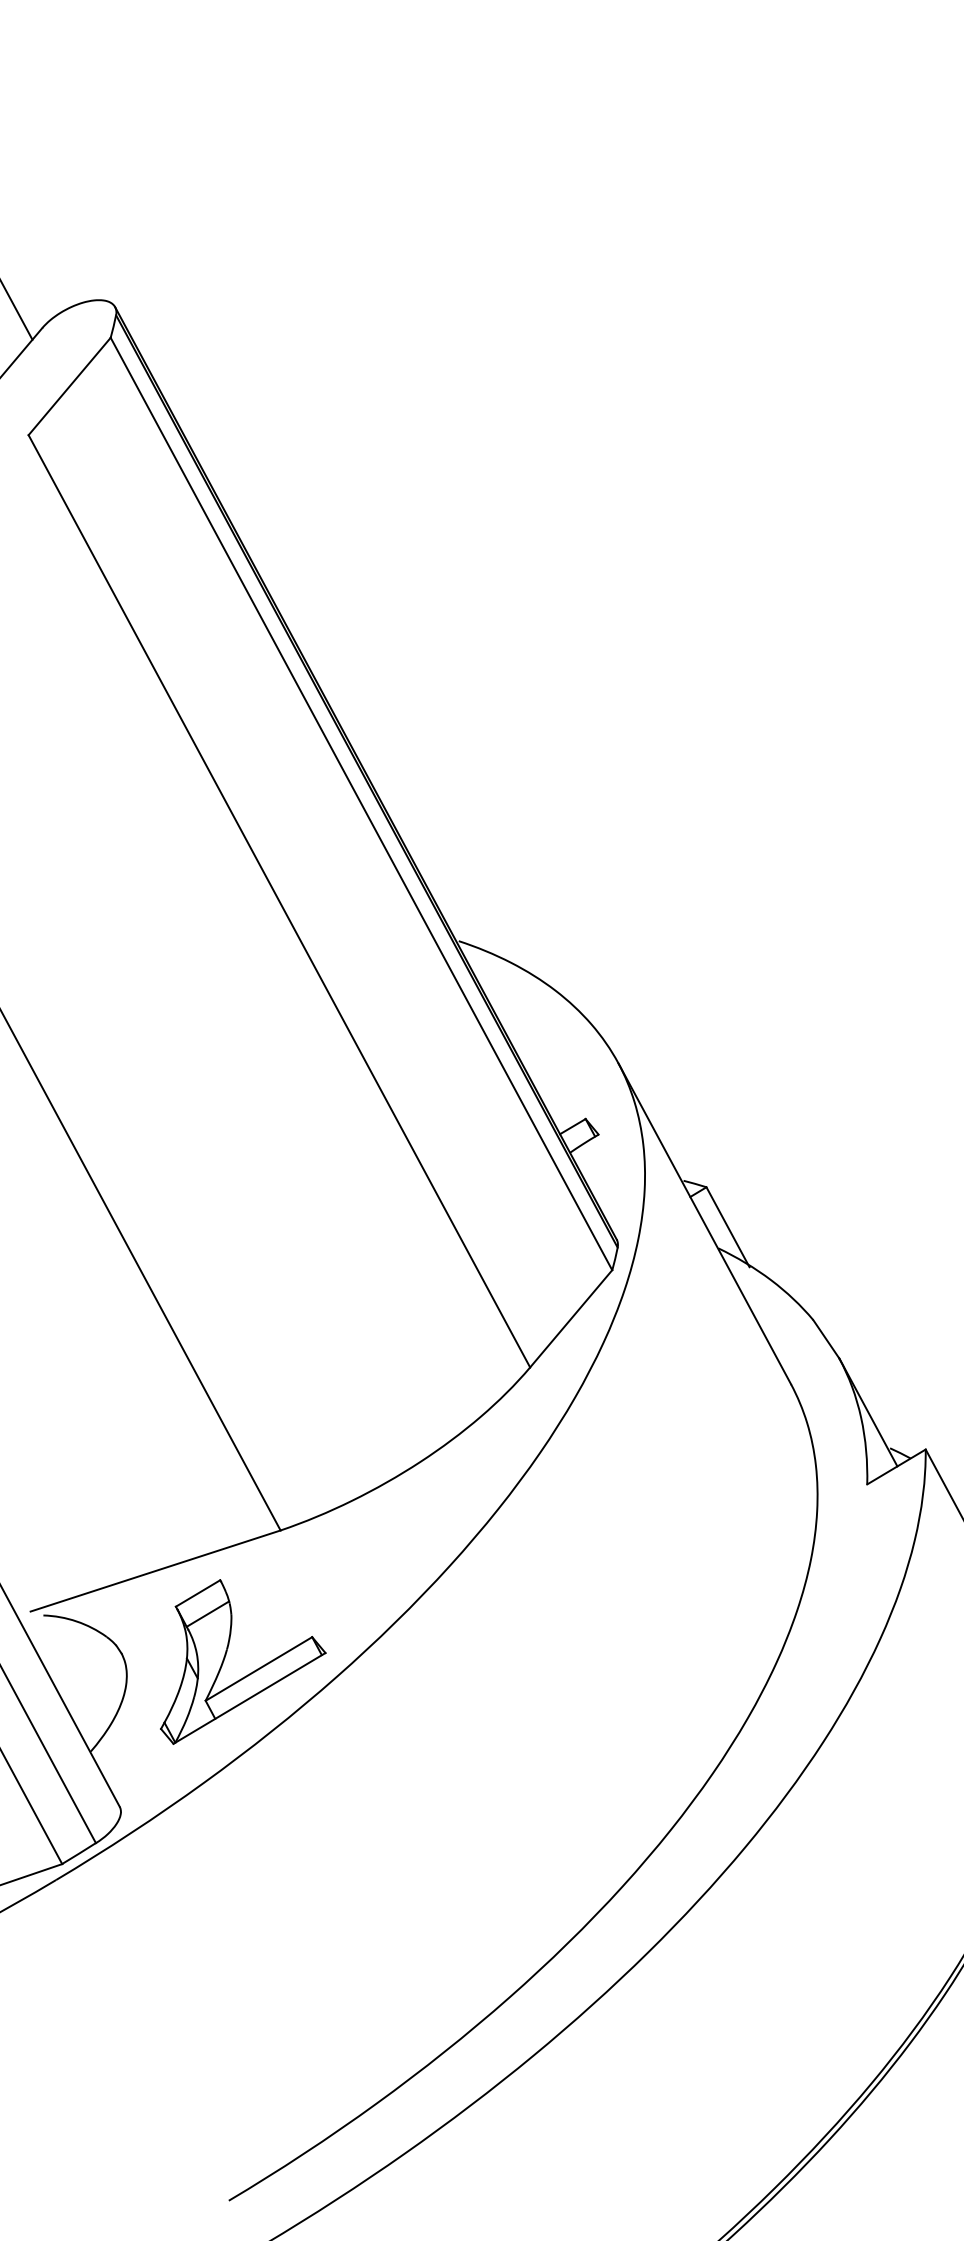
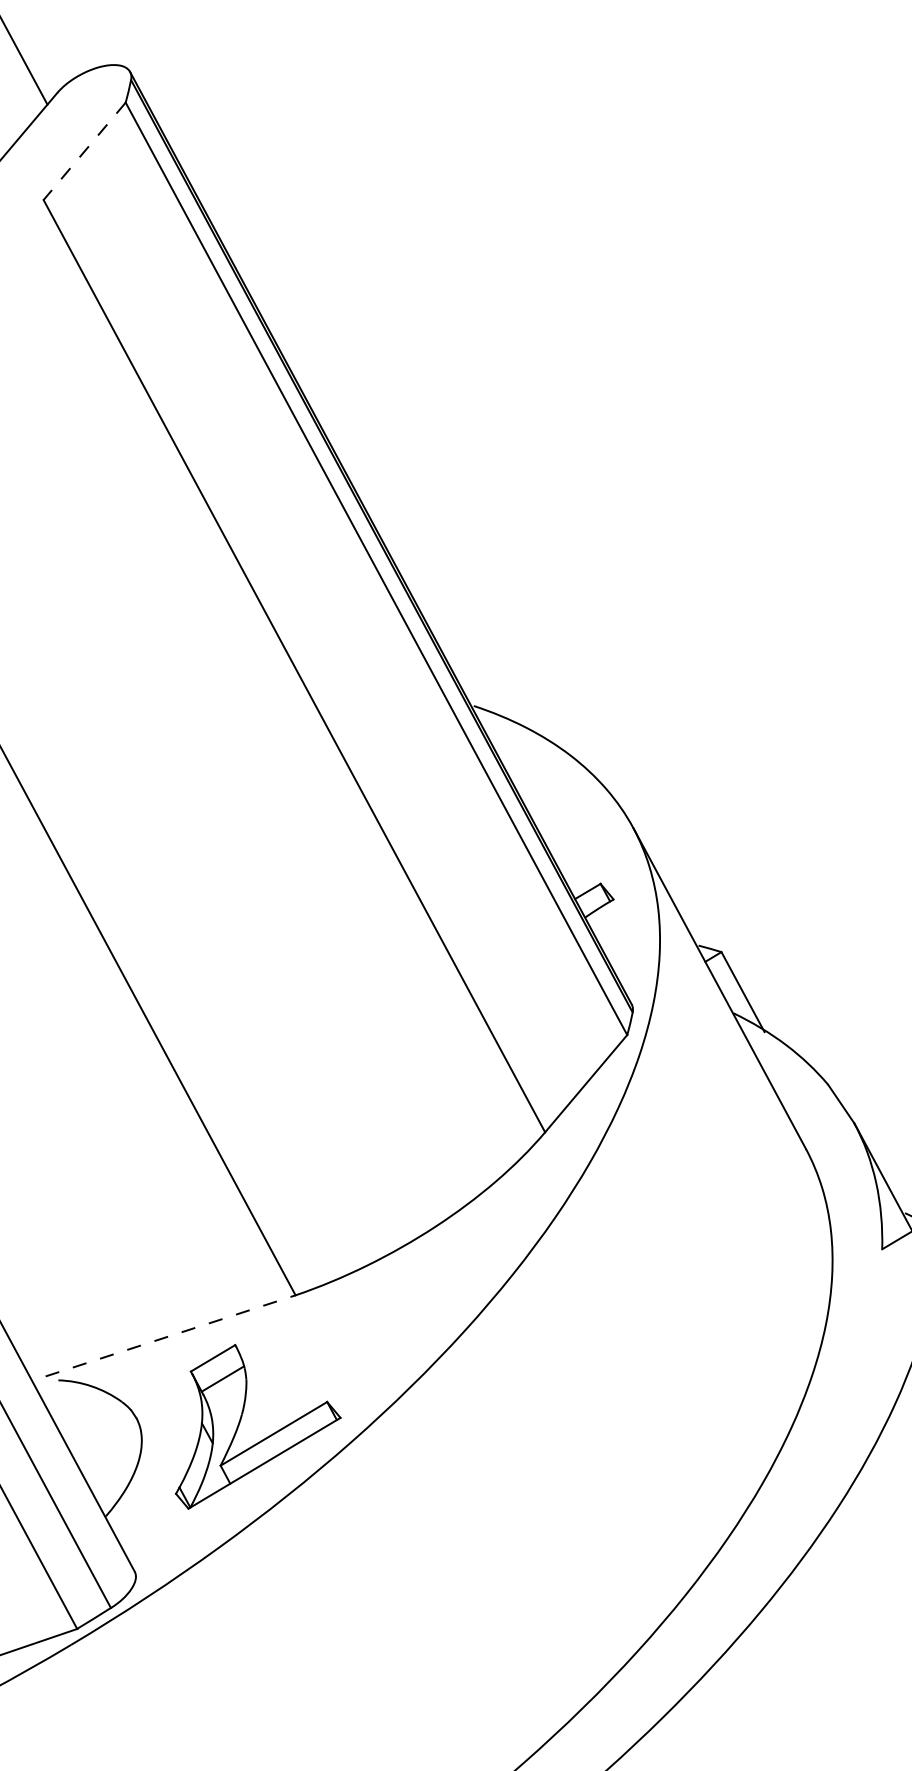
line: (69, 386) -> (84, 151), solid -> dashed
line: (156, 1570) -> (171, 1335), solid -> dashed

